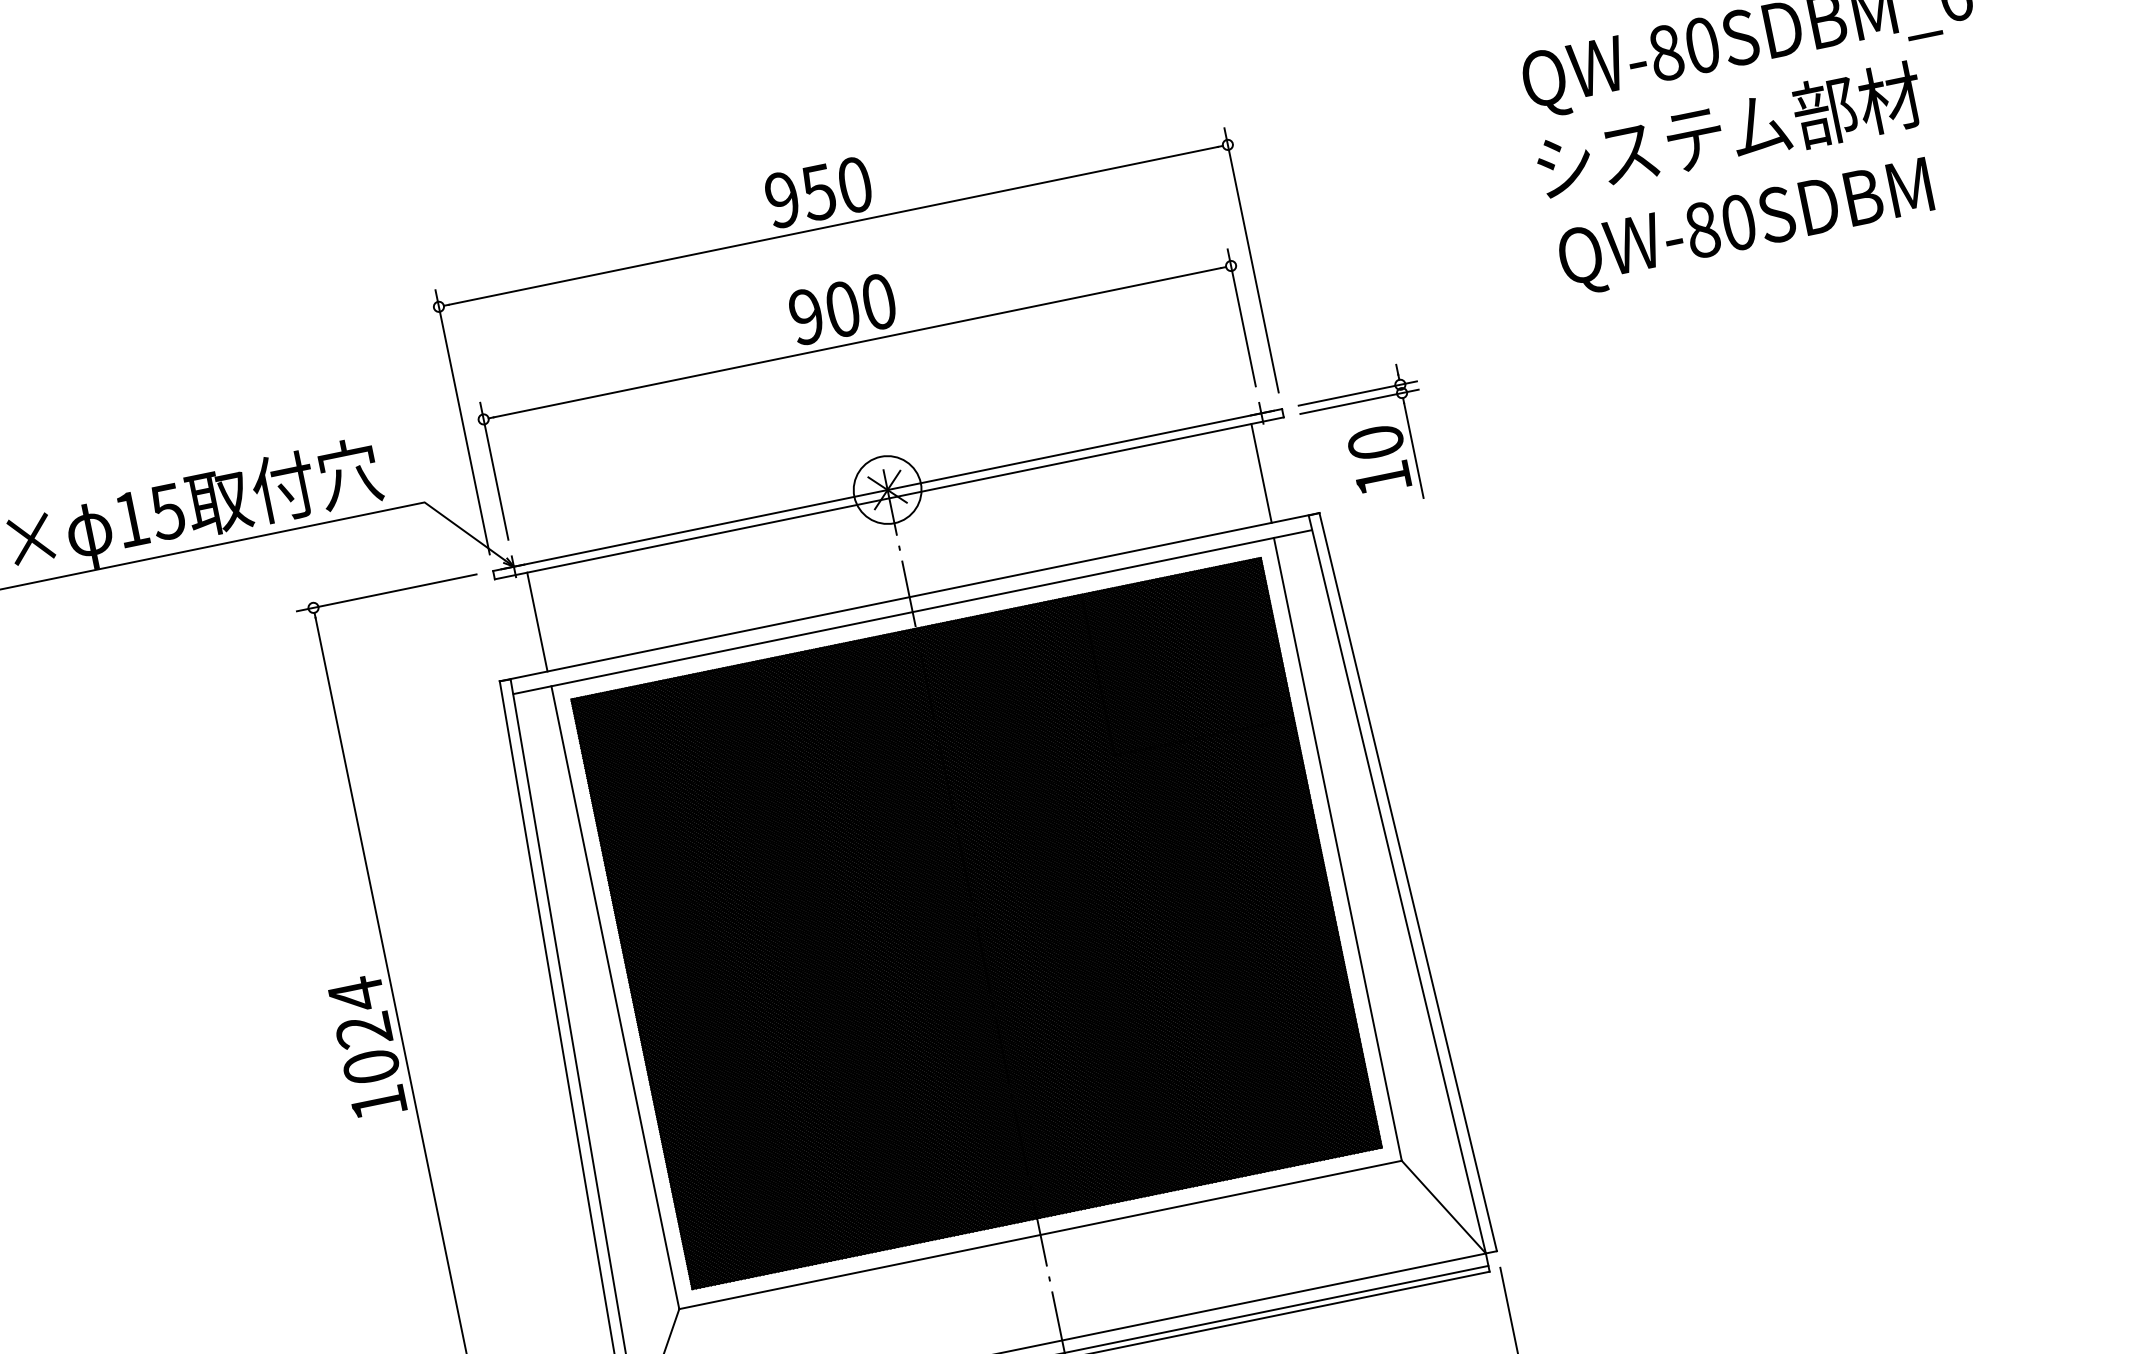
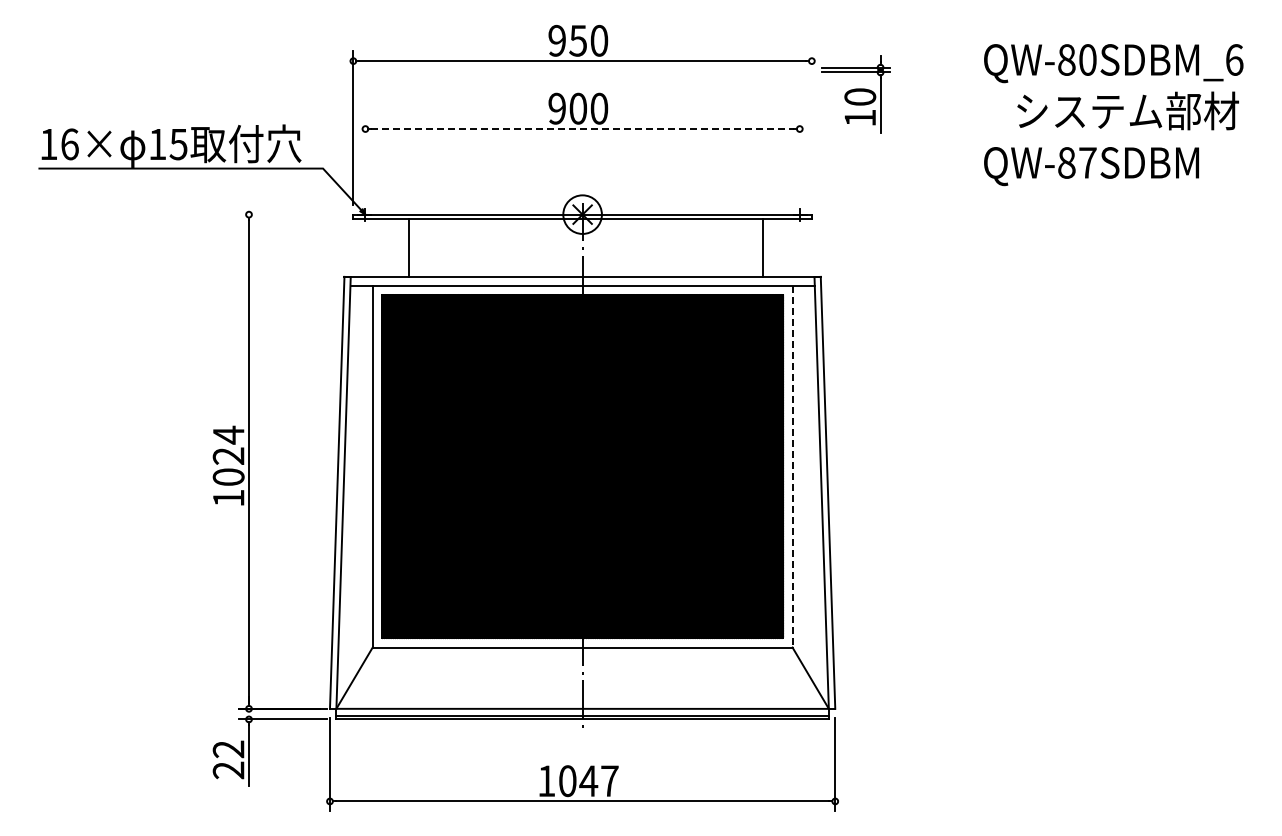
text: (1728, 130) -> (1127, 110), moved
text: (1738, 221) -> (1087, 162), QW-80SDBM -> QW-87SDBM
line: (1251, 260) -> (811, 128), removed
line: (1240, 316) -> (799, 158), removed
line: (859, 343) -> (583, 129), solid -> dashed
part: (1366, 439) -> (855, 94), moved
line: (494, 470) -> (365, 158), removed
line: (1262, 472) -> (763, 247), moved
line: (386, 592) -> (291, 214), removed
line: (537, 620) -> (409, 247), moved
line: (1337, 849) -> (792, 466), solid -> dashed

